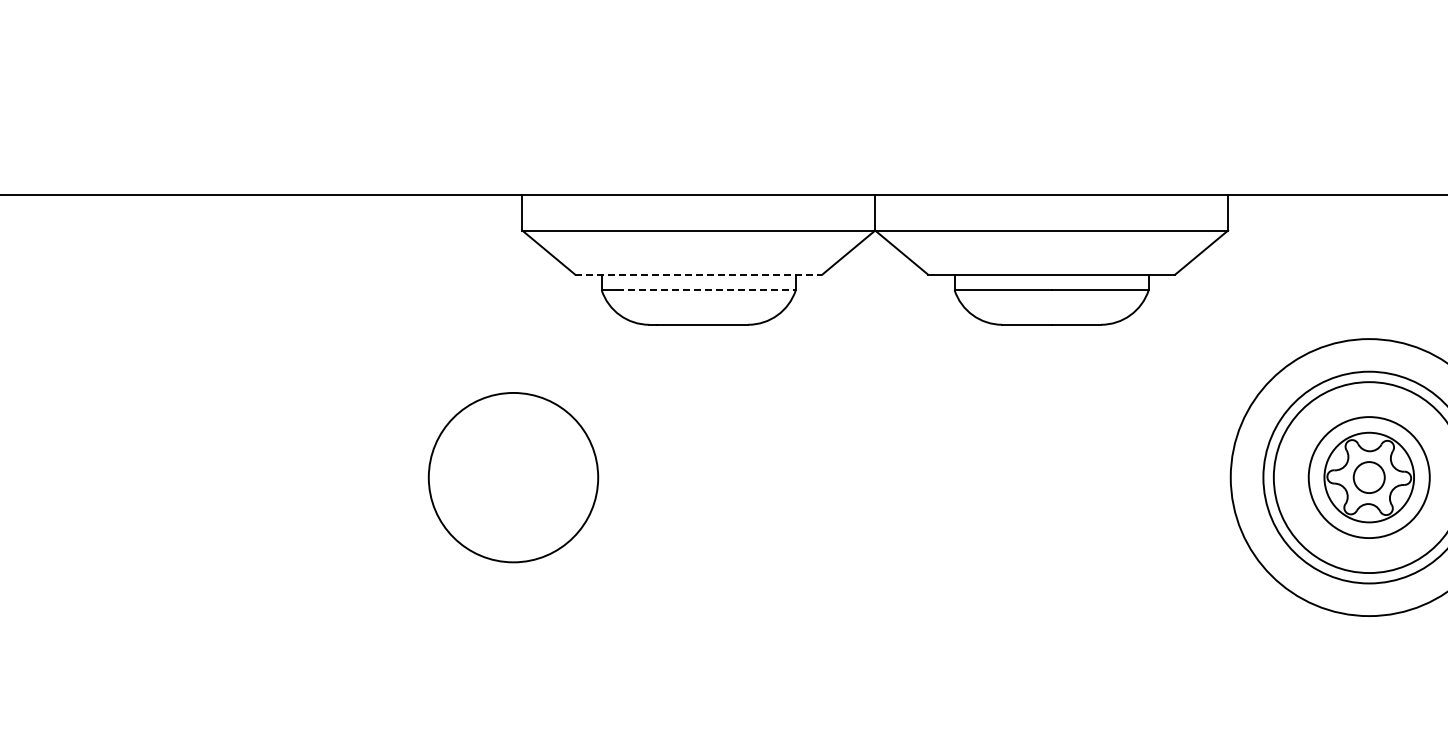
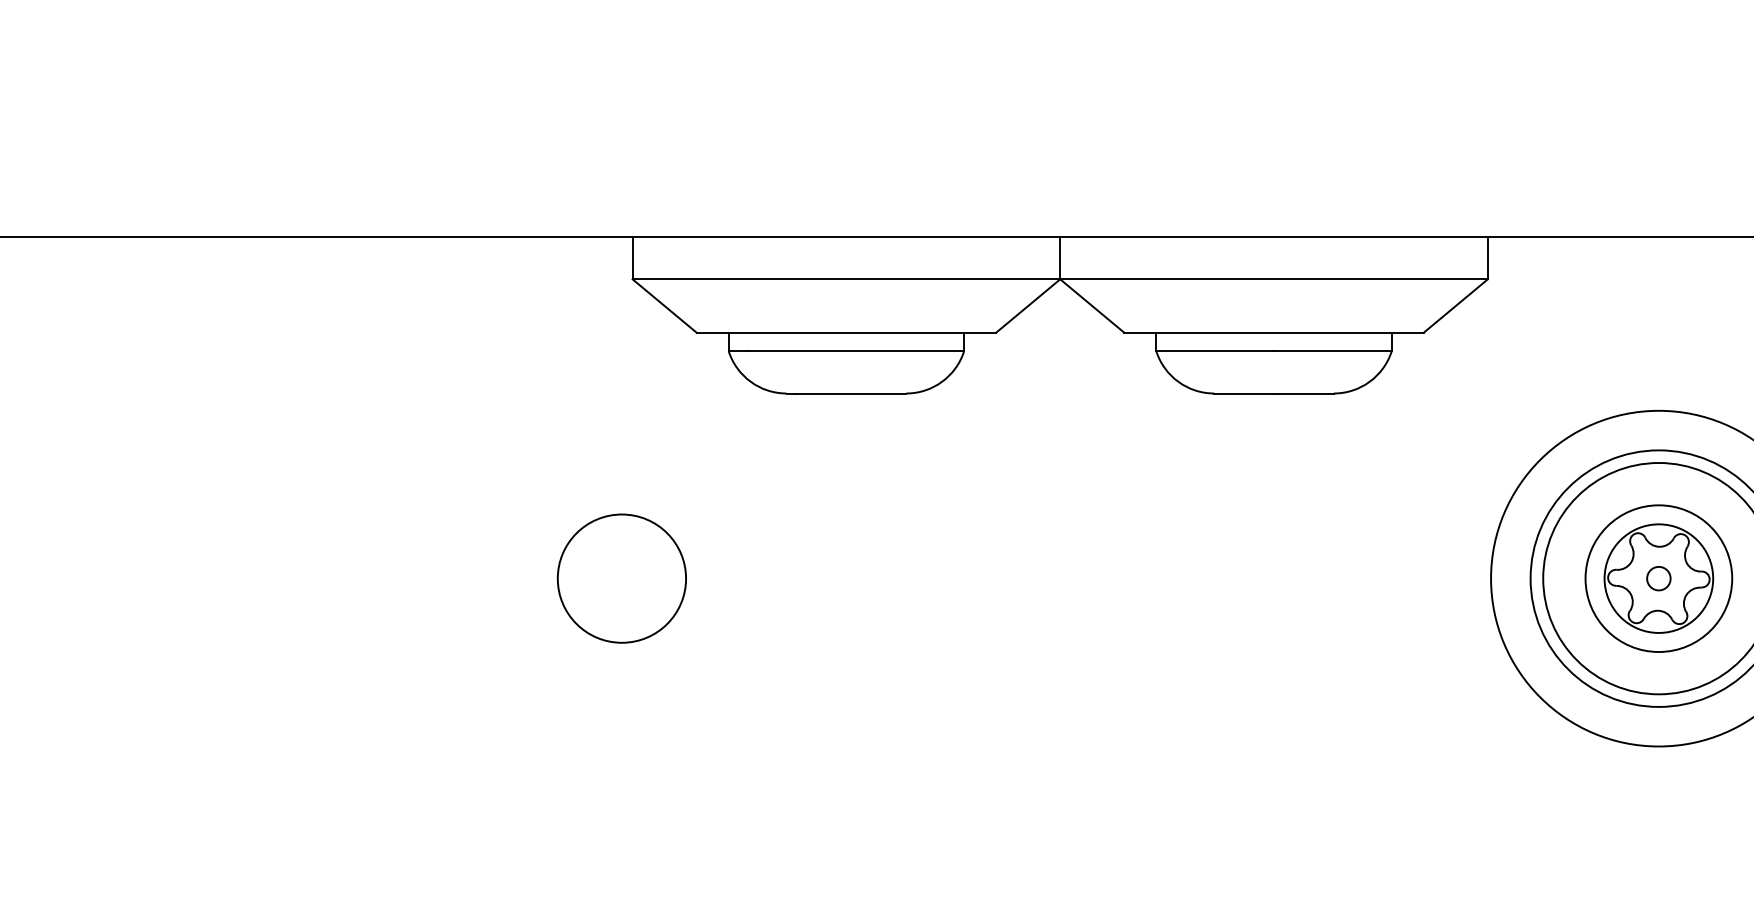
line: (698, 274) -> (846, 332), dashed -> solid
line: (706, 290) -> (855, 351), dashed -> solid
circle: (513, 477) -> (621, 578), size x0.62
circle: (1368, 477) -> (1657, 578), size x0.62

